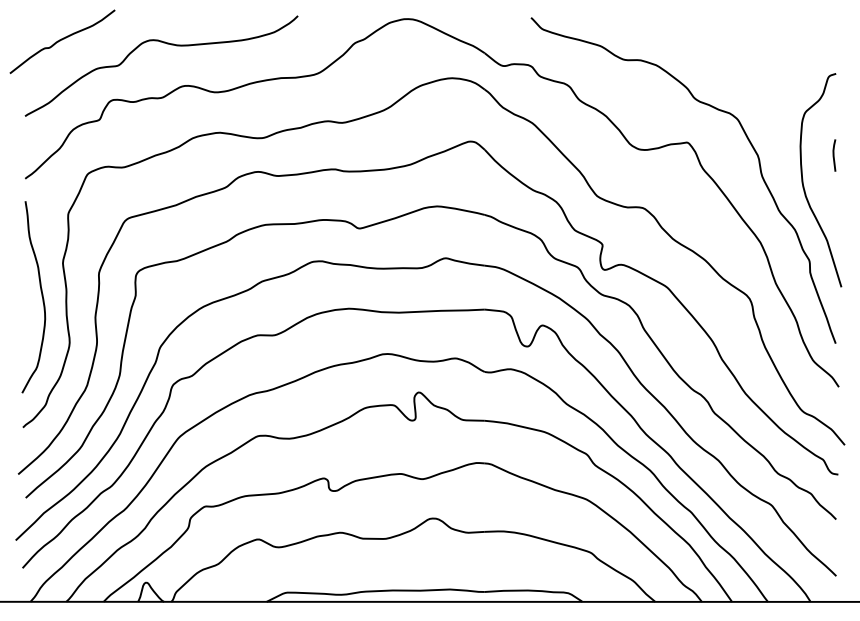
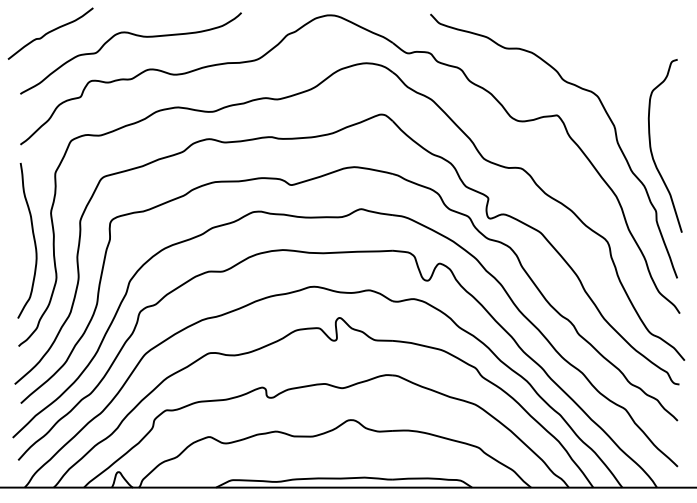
line: (833, 155) -> (675, 125), removed

